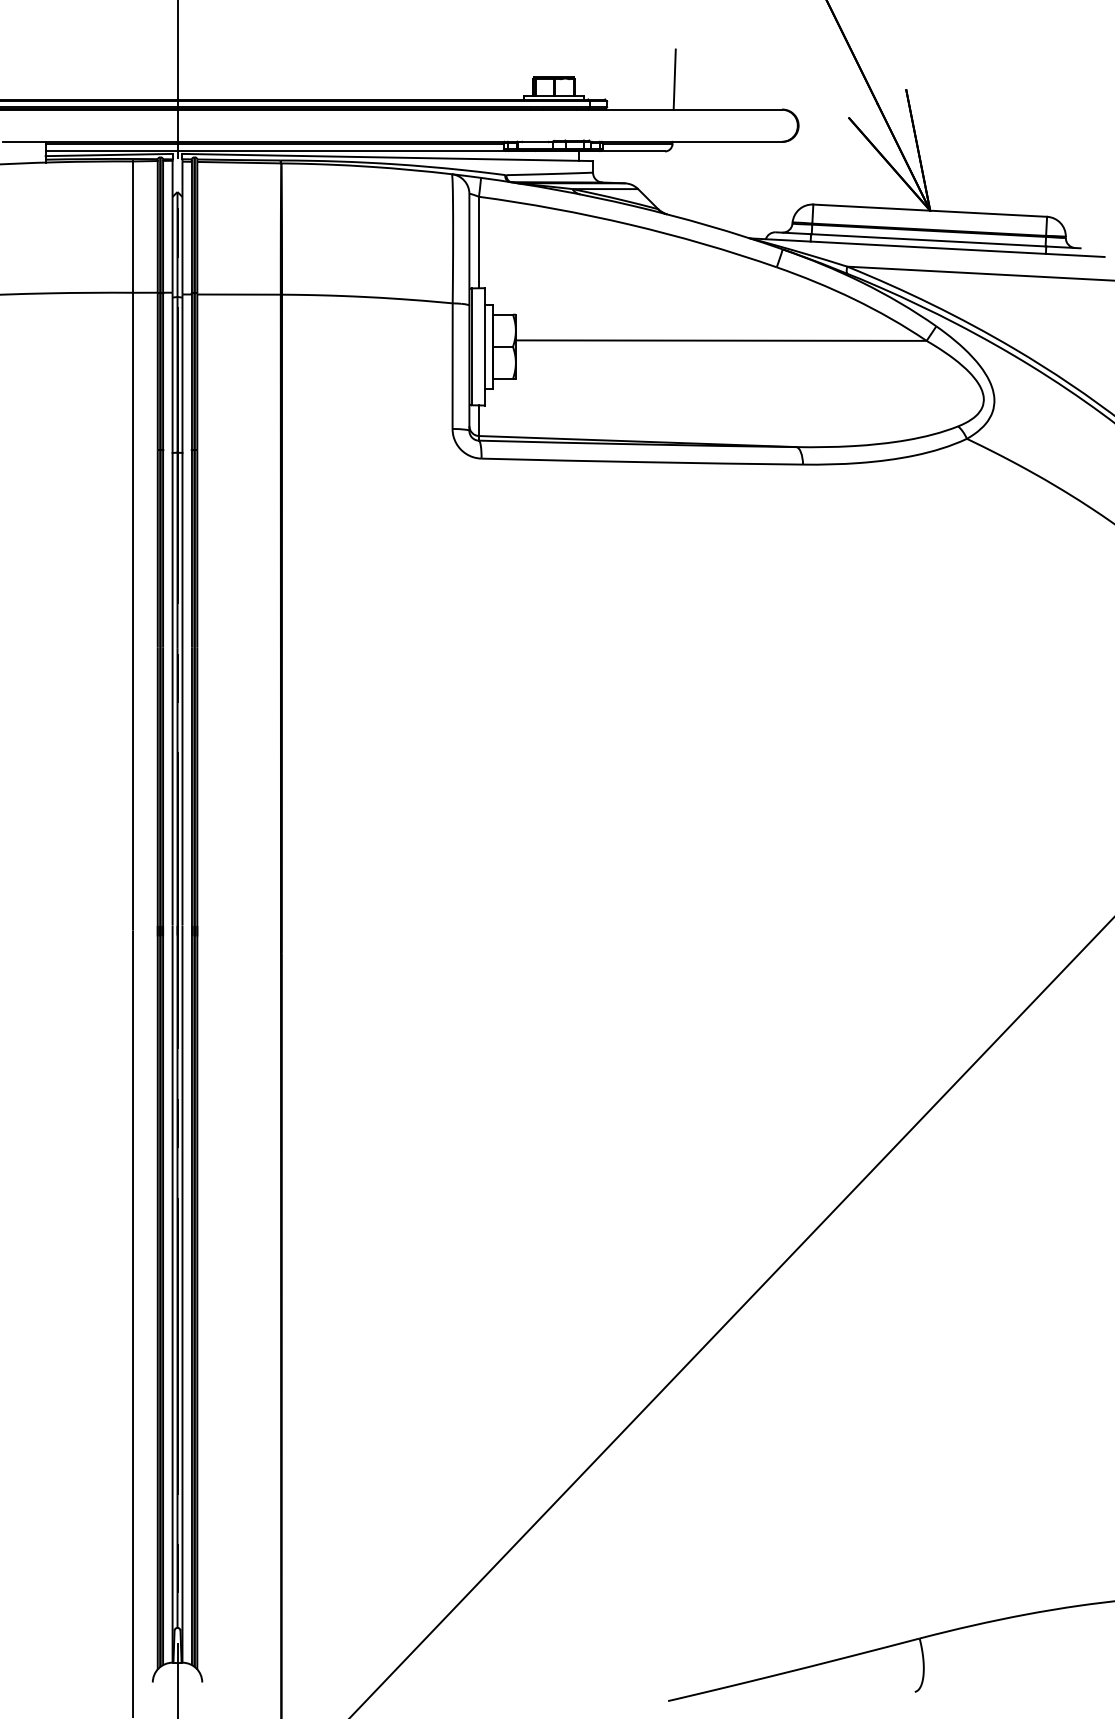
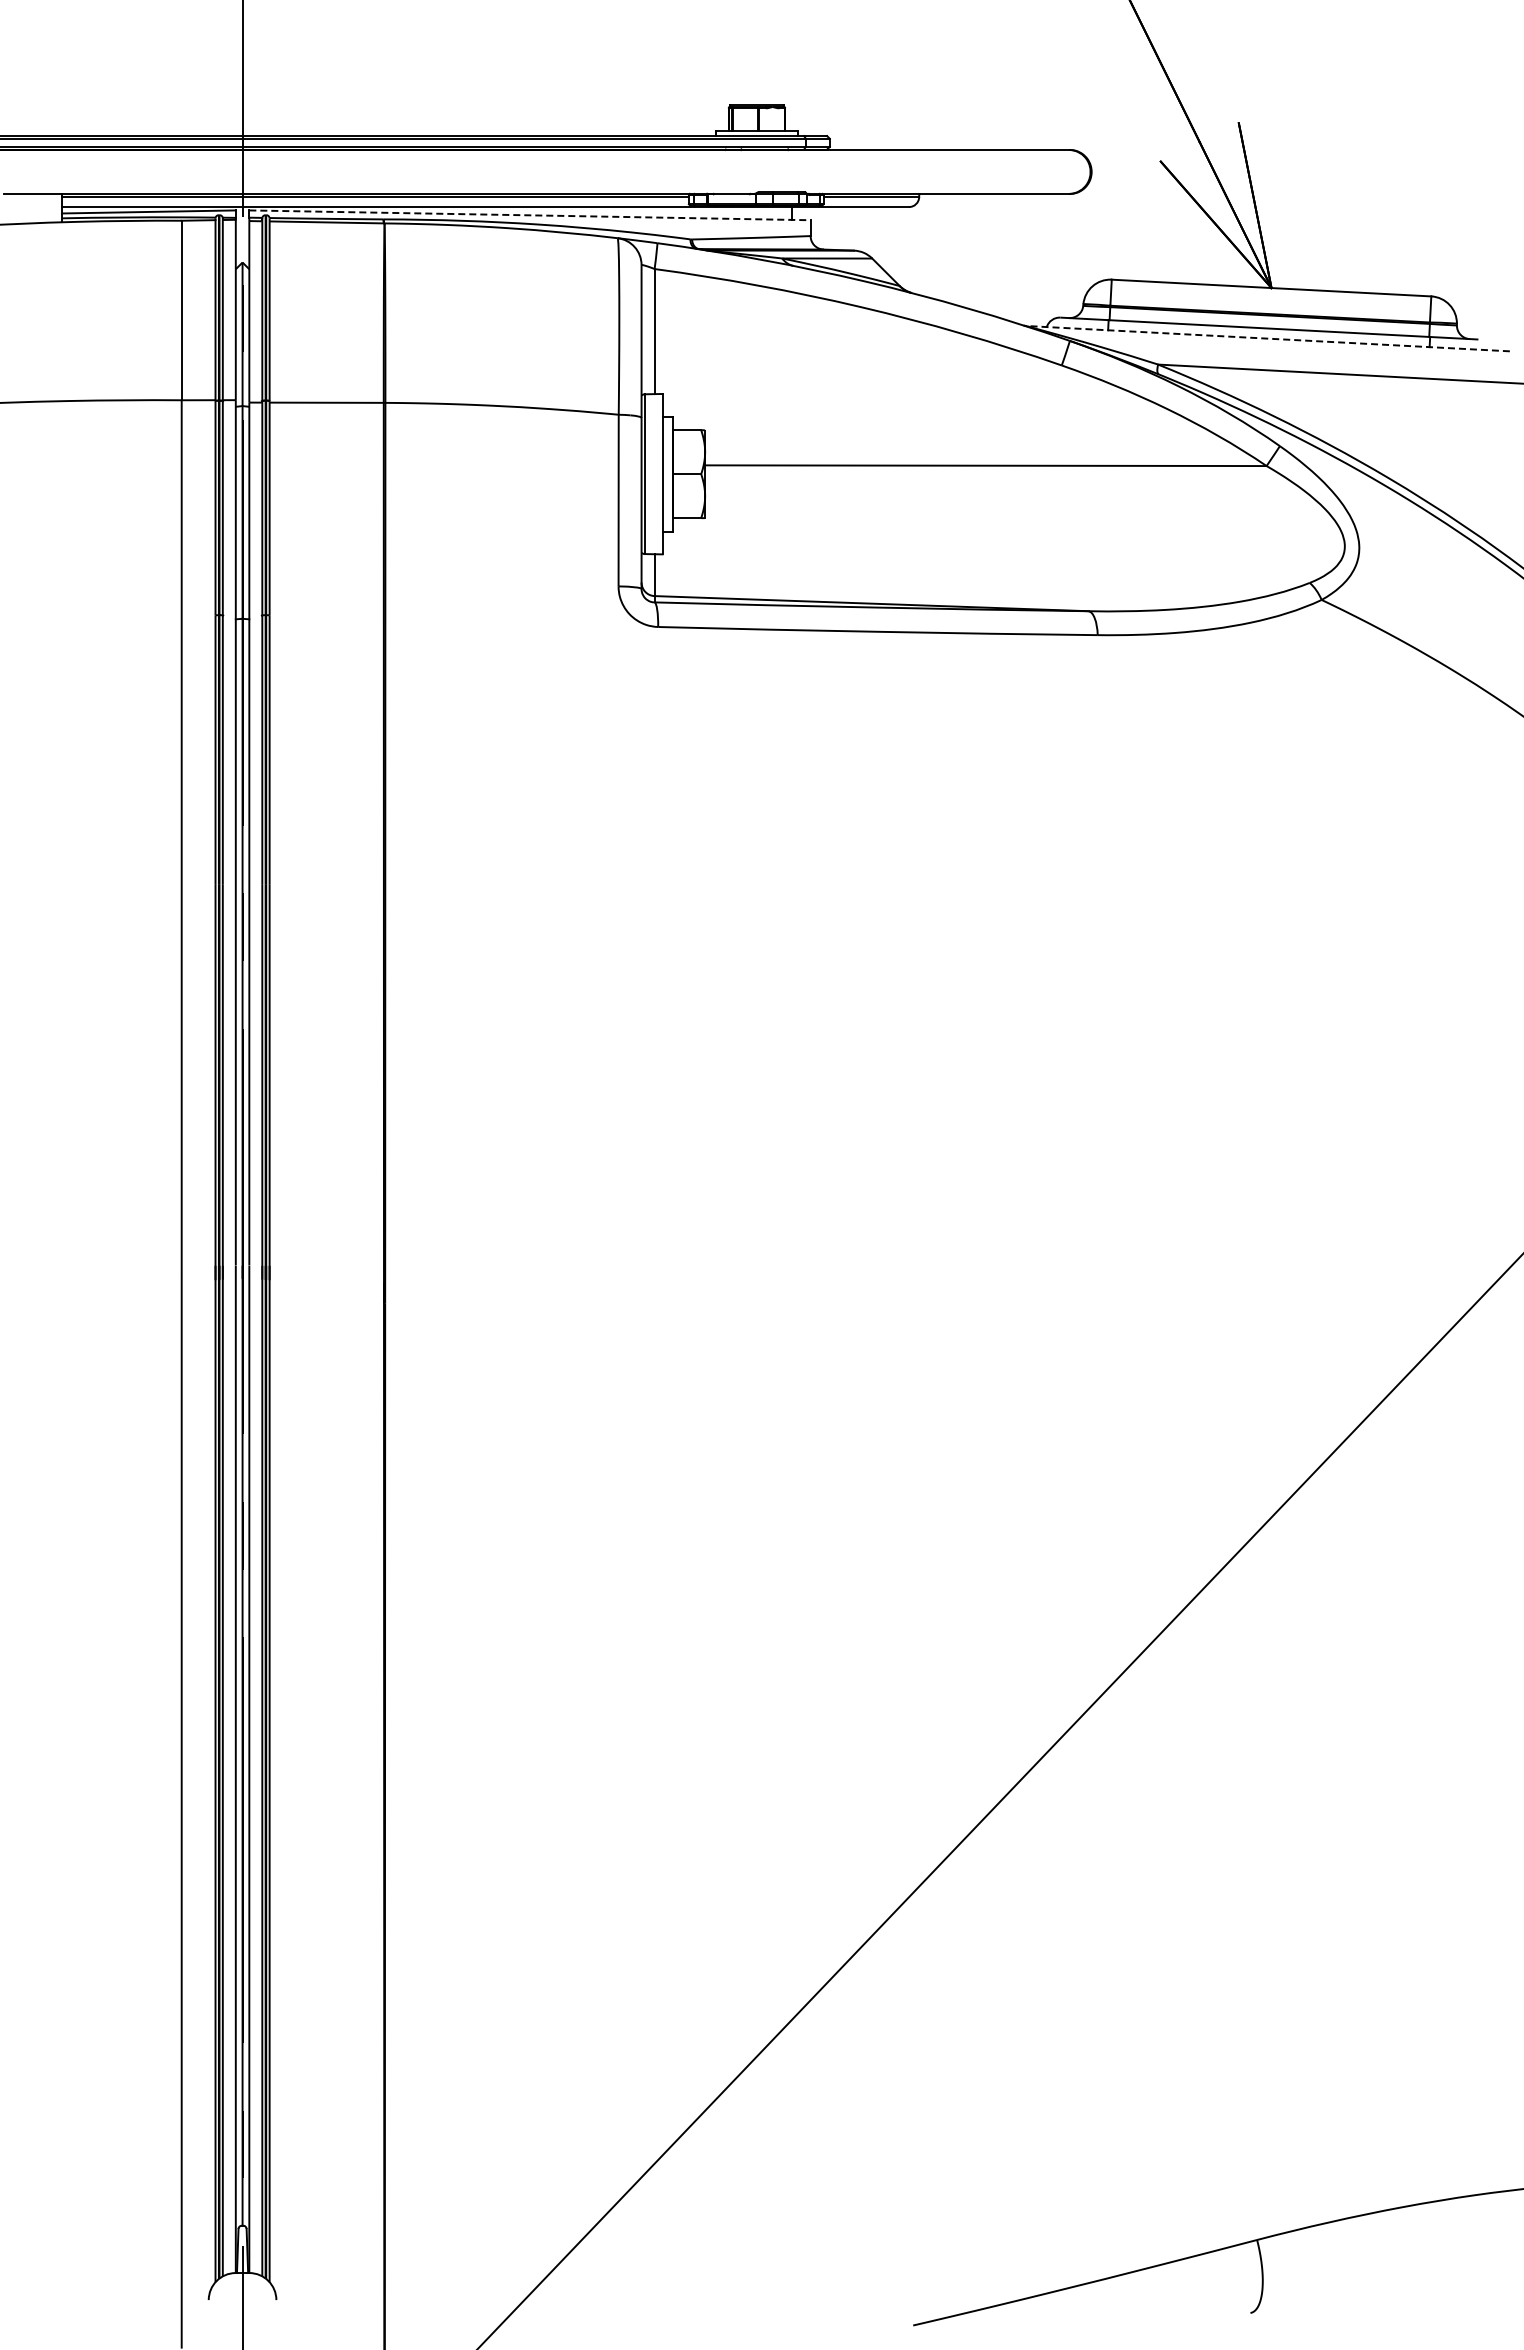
line: (674, 79) -> (921, 108), removed
line: (387, 157) -> (529, 215), solid -> dashed
line: (928, 247) -> (1268, 338), solid -> dashed

